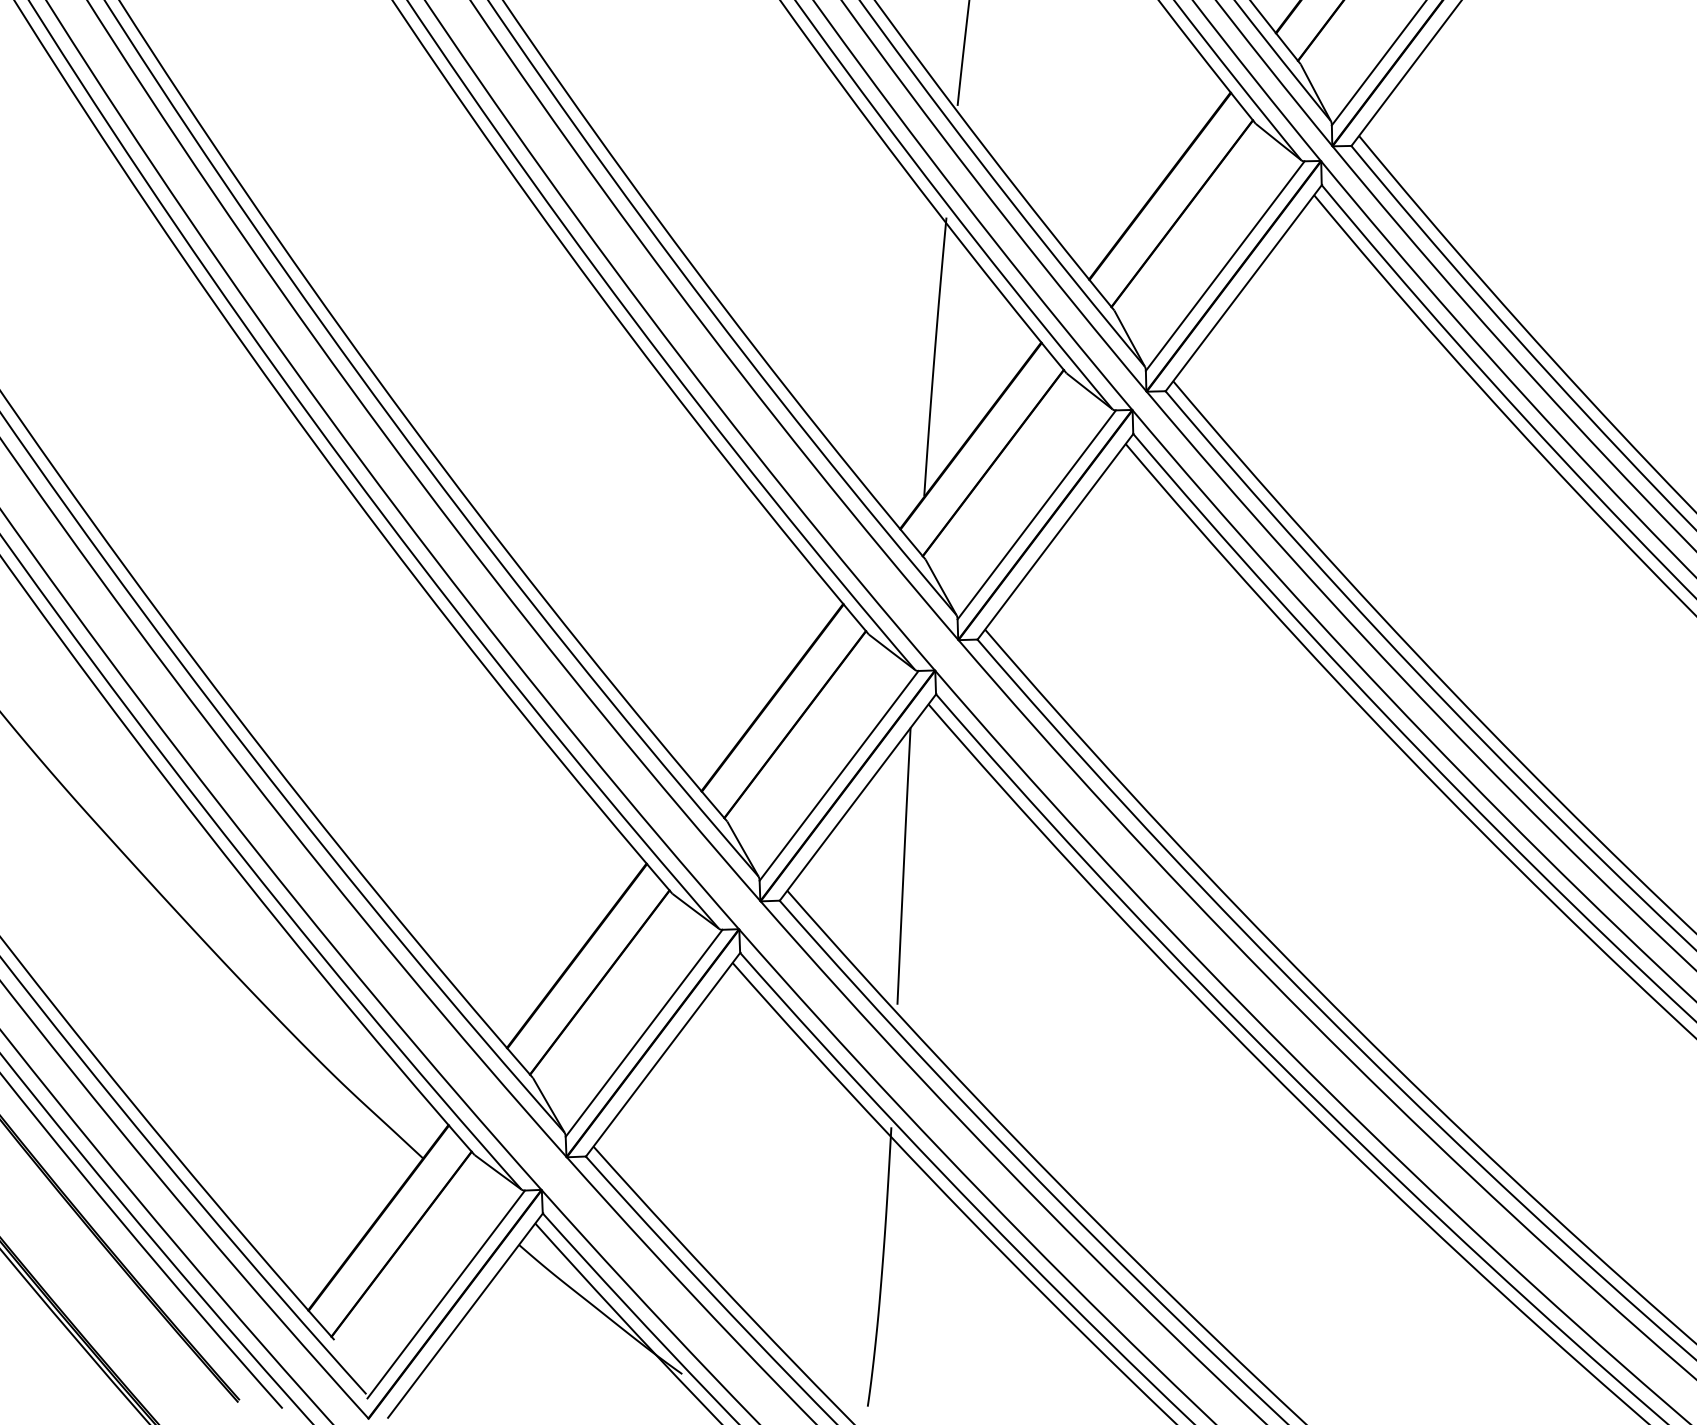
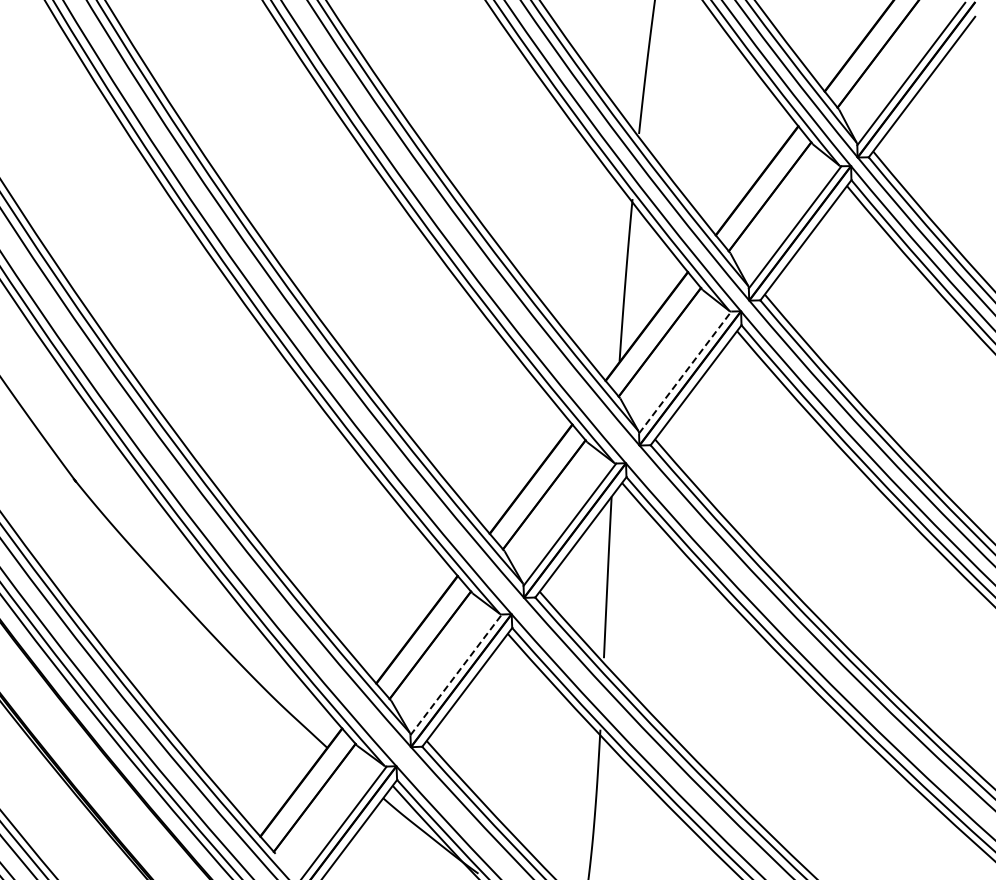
line: (1037, 514) -> (685, 372), solid -> dashed
line: (644, 1032) -> (456, 674), solid -> dashed

